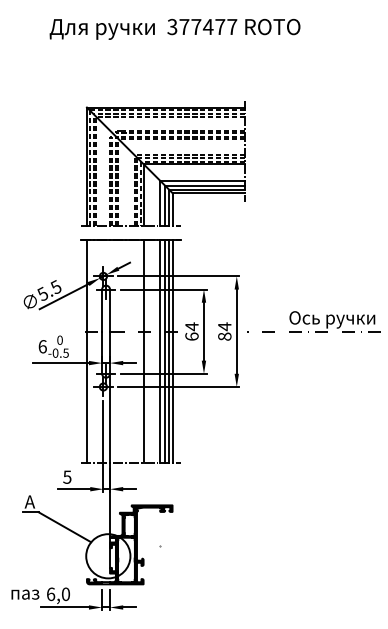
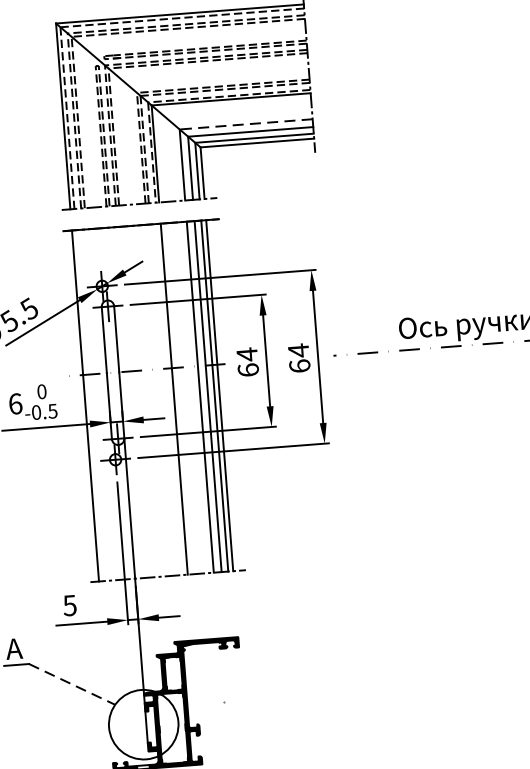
line: (202, 180) -> (246, 123), solid -> dashed
text: (224, 336) -> (299, 365), 84 -> 64
line: (65, 527) -> (73, 684), solid -> dashed

